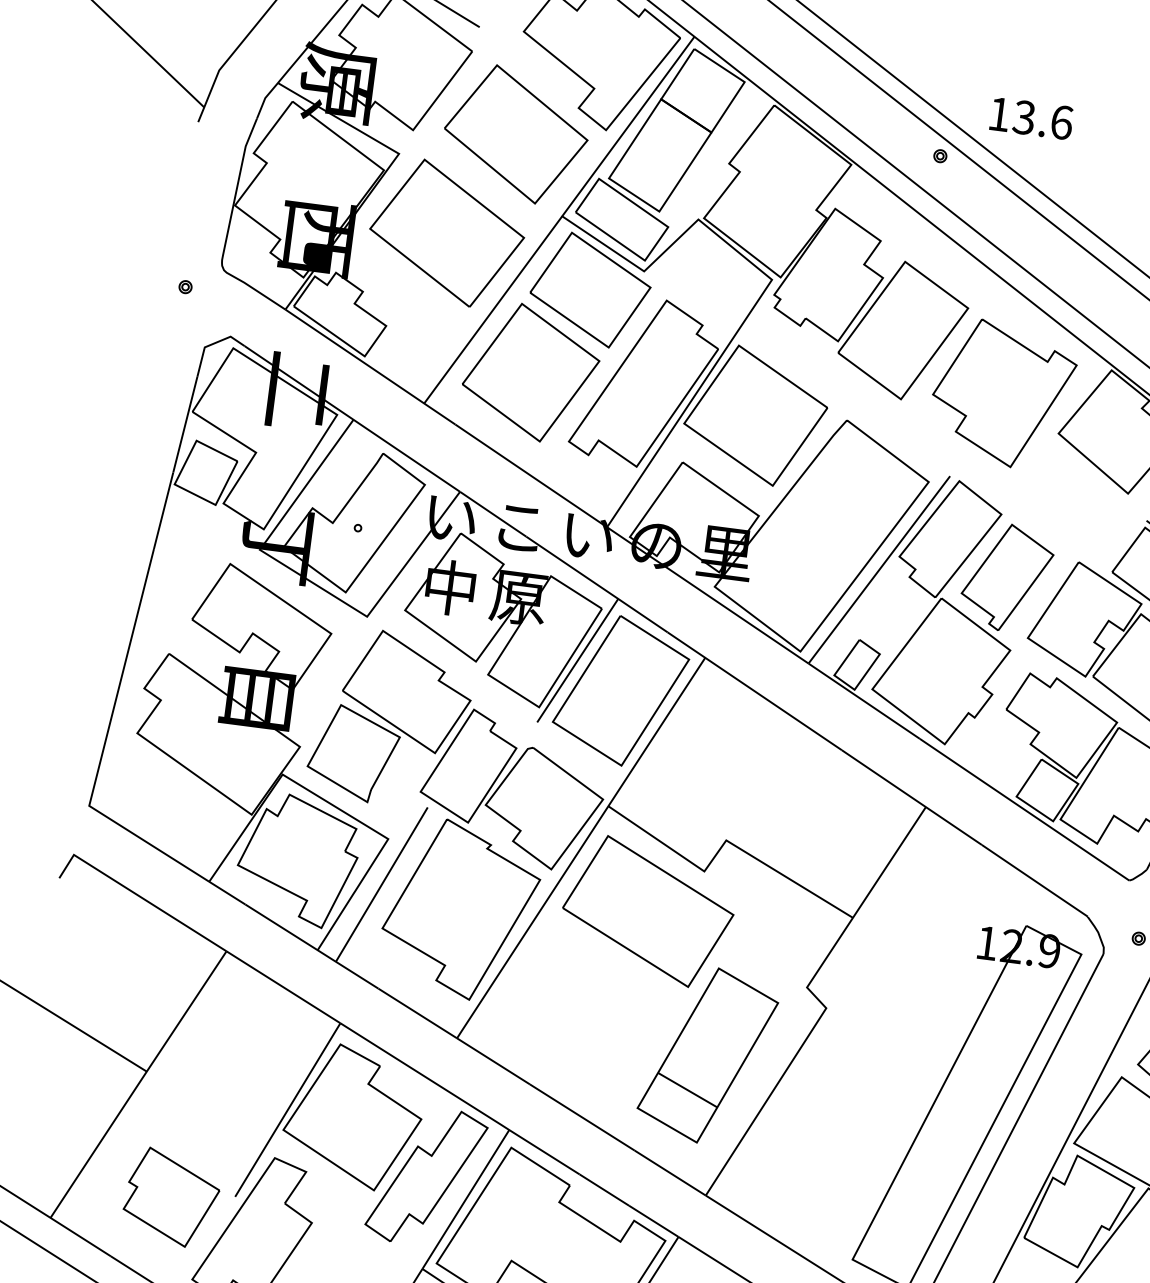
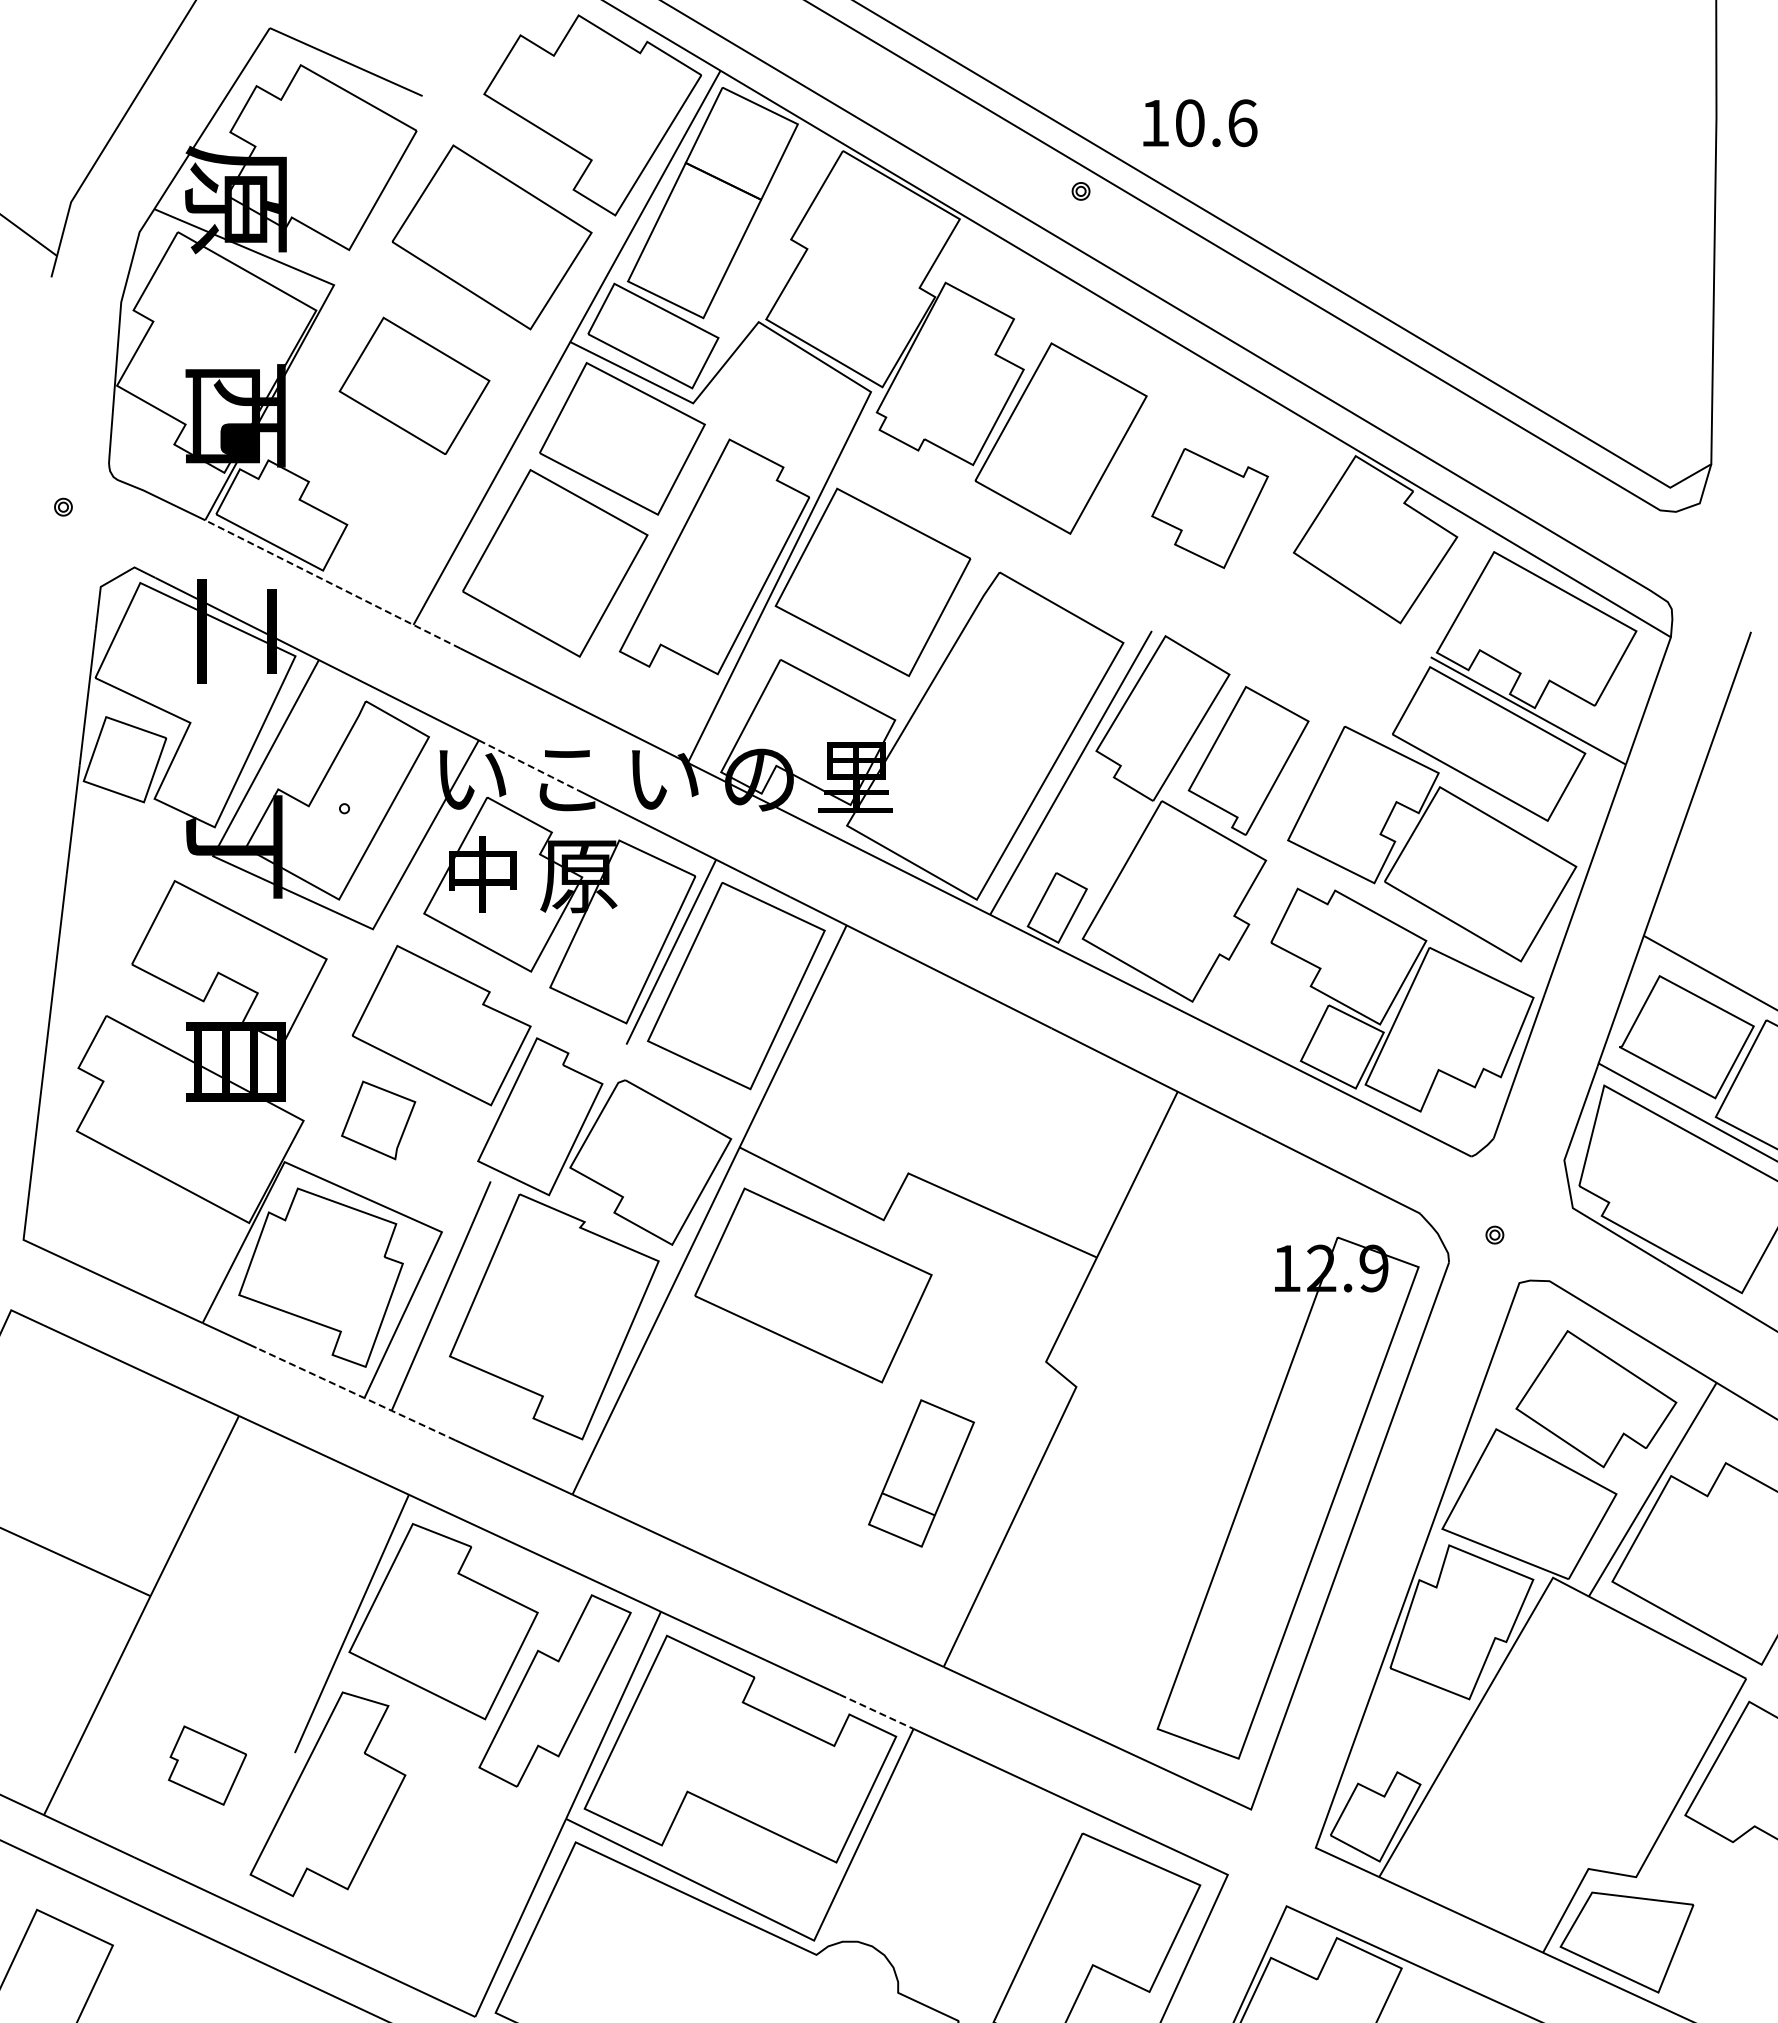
text: (1024, 117) -> (1189, 122), 13.6 -> 10.6
part: (447, 232) -> (414, 385), size x0.7
line: (370, 367) -> (333, 584), solid -> dashed
part: (1002, 394) -> (1209, 508), size x0.6
line: (493, 514) -> (529, 765), solid -> dashed
part: (353, 753) -> (378, 1120), size x0.6
line: (312, 946) -> (356, 1394), solid -> dashed
part: (707, 1055) -> (921, 1473), size x0.6
part: (171, 1197) -> (207, 1765), size x0.6
line: (653, 1221) -> (876, 1711), solid -> dashed

